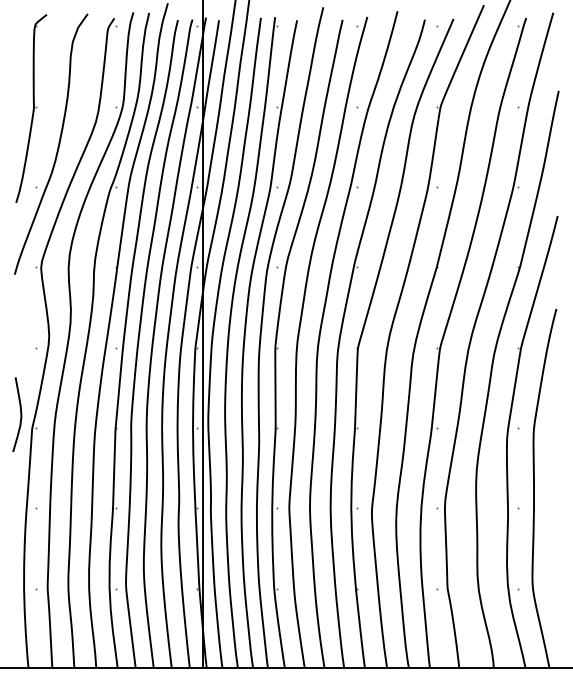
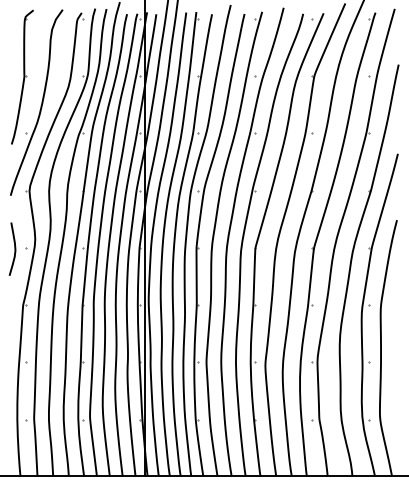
curve: (20, 414) -> (14, 249), moved

